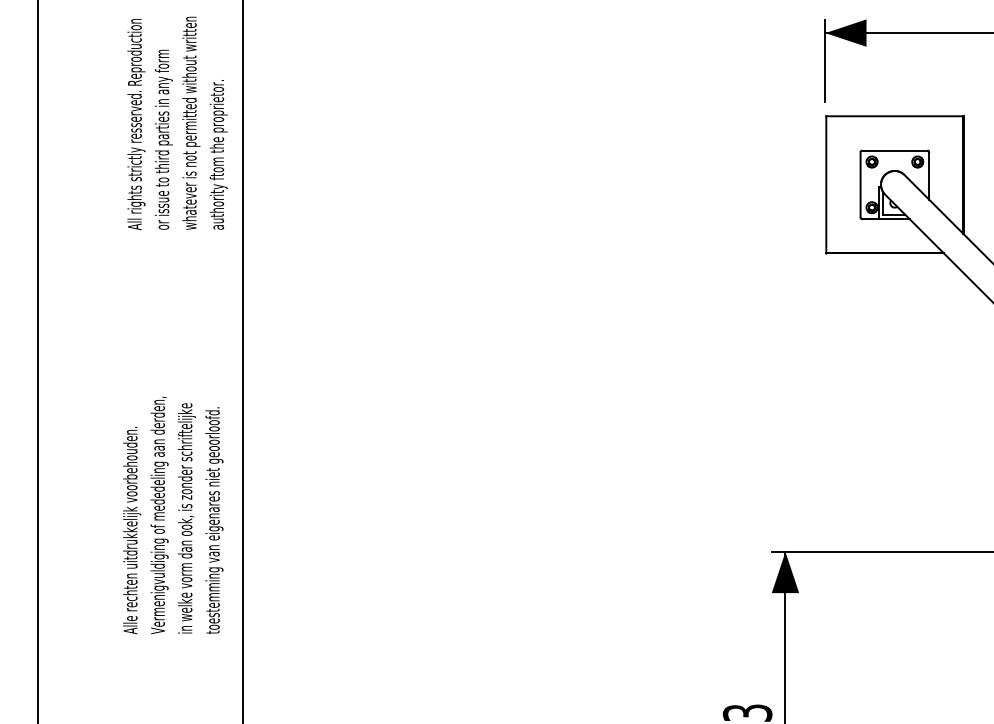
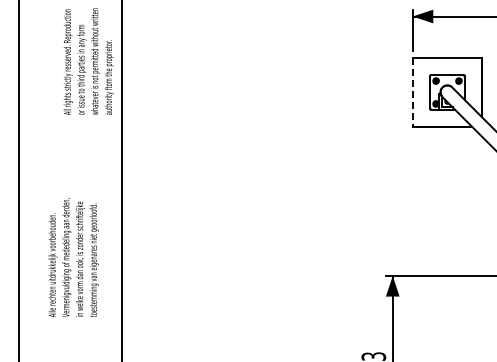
line: (826, 185) -> (413, 92), solid -> dashed
text: (173, 514) -> (73, 257), moved

